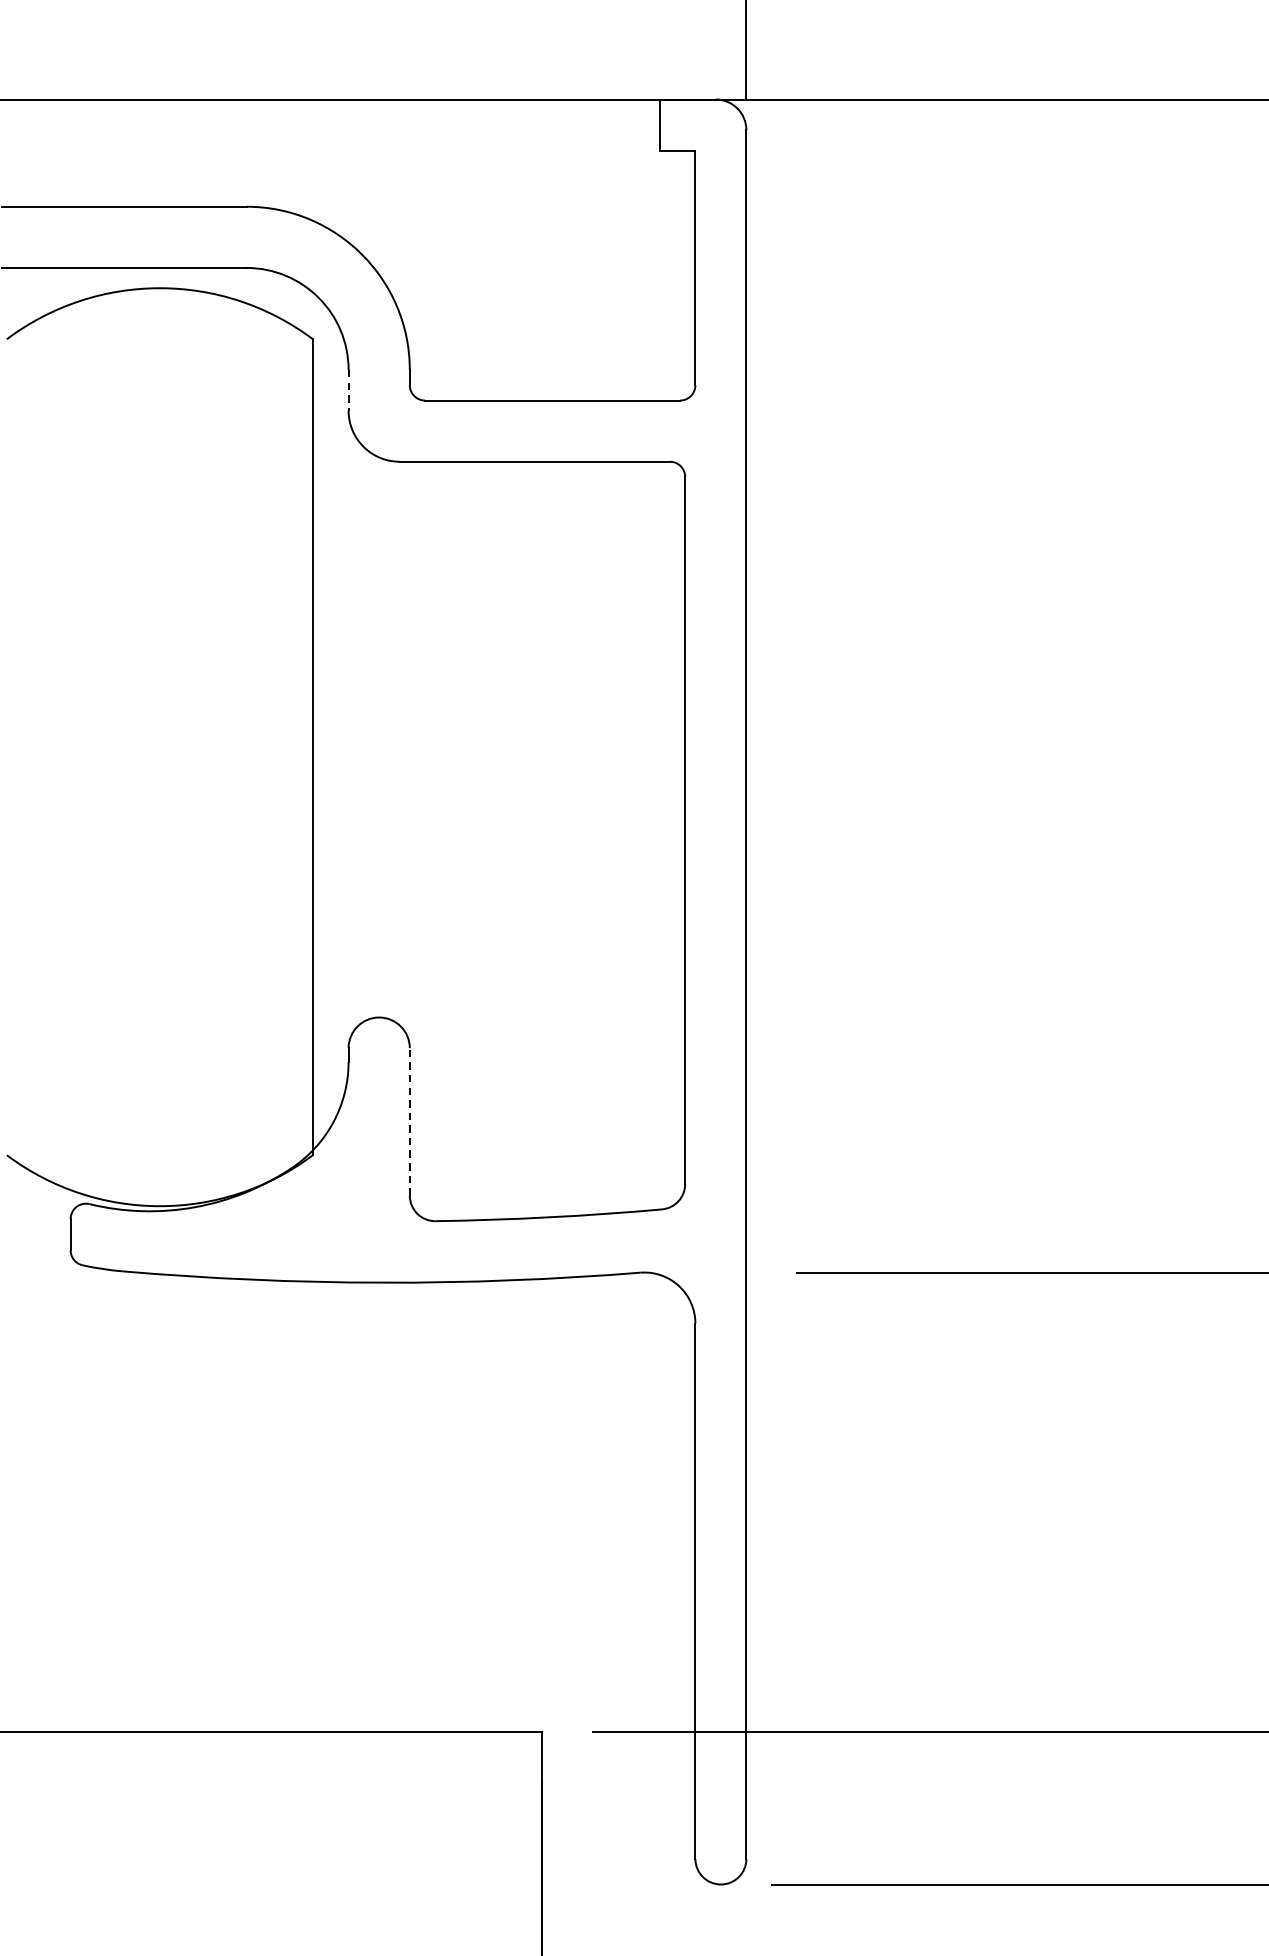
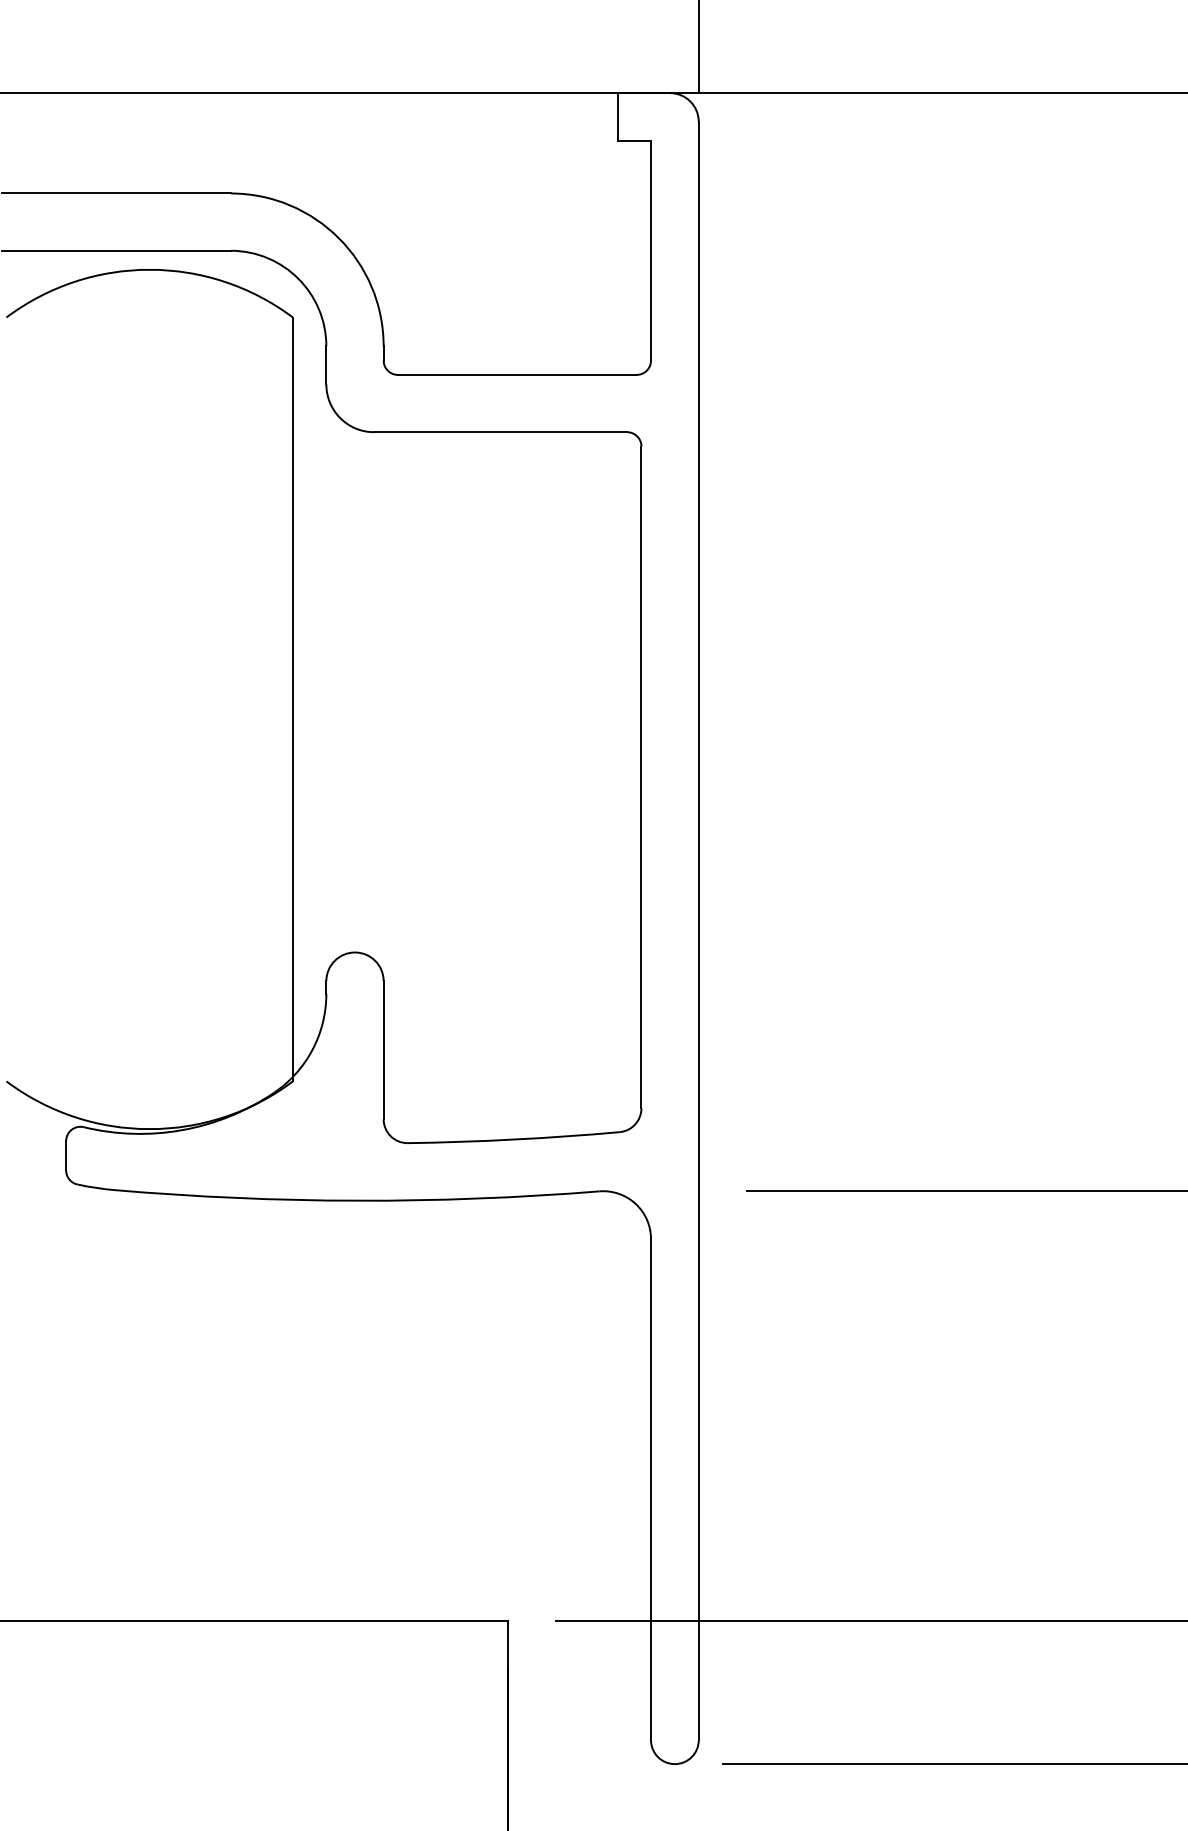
line: (348, 390) -> (326, 365), dashed -> solid
line: (409, 1121) -> (383, 1049), dashed -> solid

